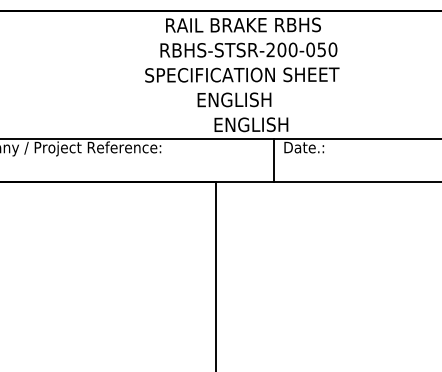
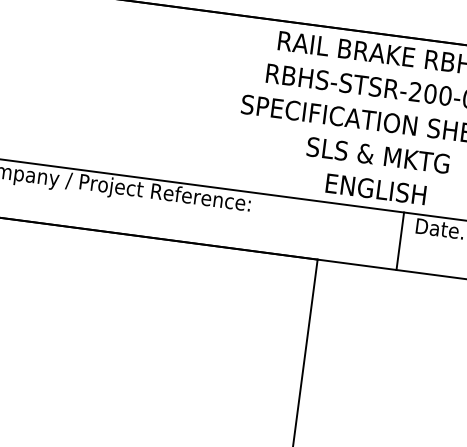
text: (249, 99) -> (377, 154), ENGLISH -> SLS & MKTG

